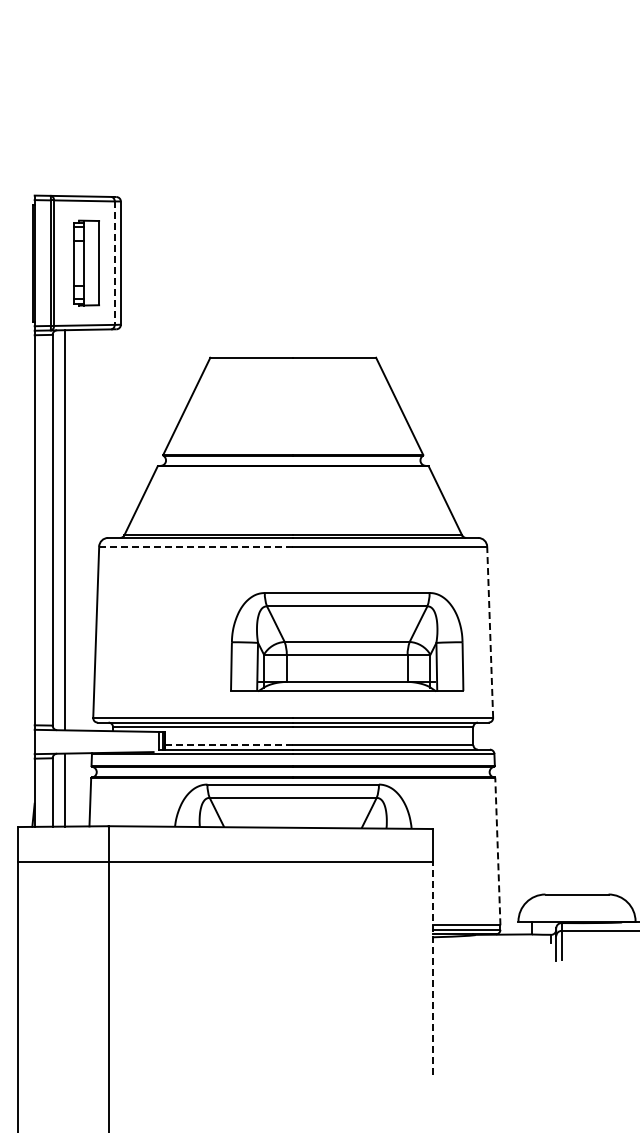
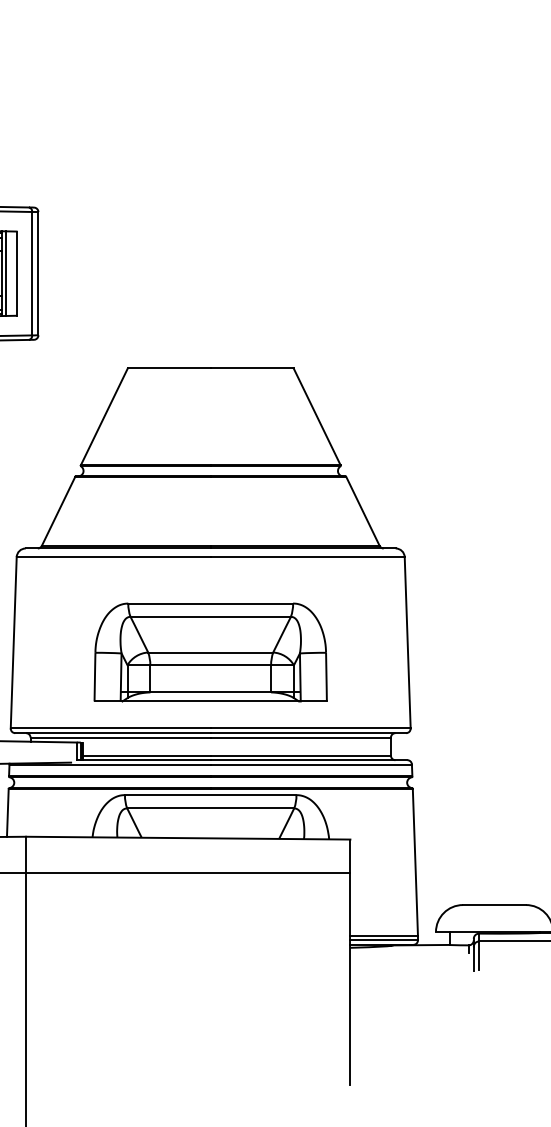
line: (88, 262) -> (6, 273), added
line: (114, 263) -> (32, 274), dashed -> solid
line: (196, 546) -> (114, 557), dashed -> solid
line: (490, 632) -> (408, 643), dashed -> solid
part: (347, 641) -> (211, 652), moved
line: (229, 745) -> (147, 756), dashed -> solid
line: (497, 851) -> (415, 862), dashed -> solid
line: (432, 968) -> (350, 979), dashed -> solid

